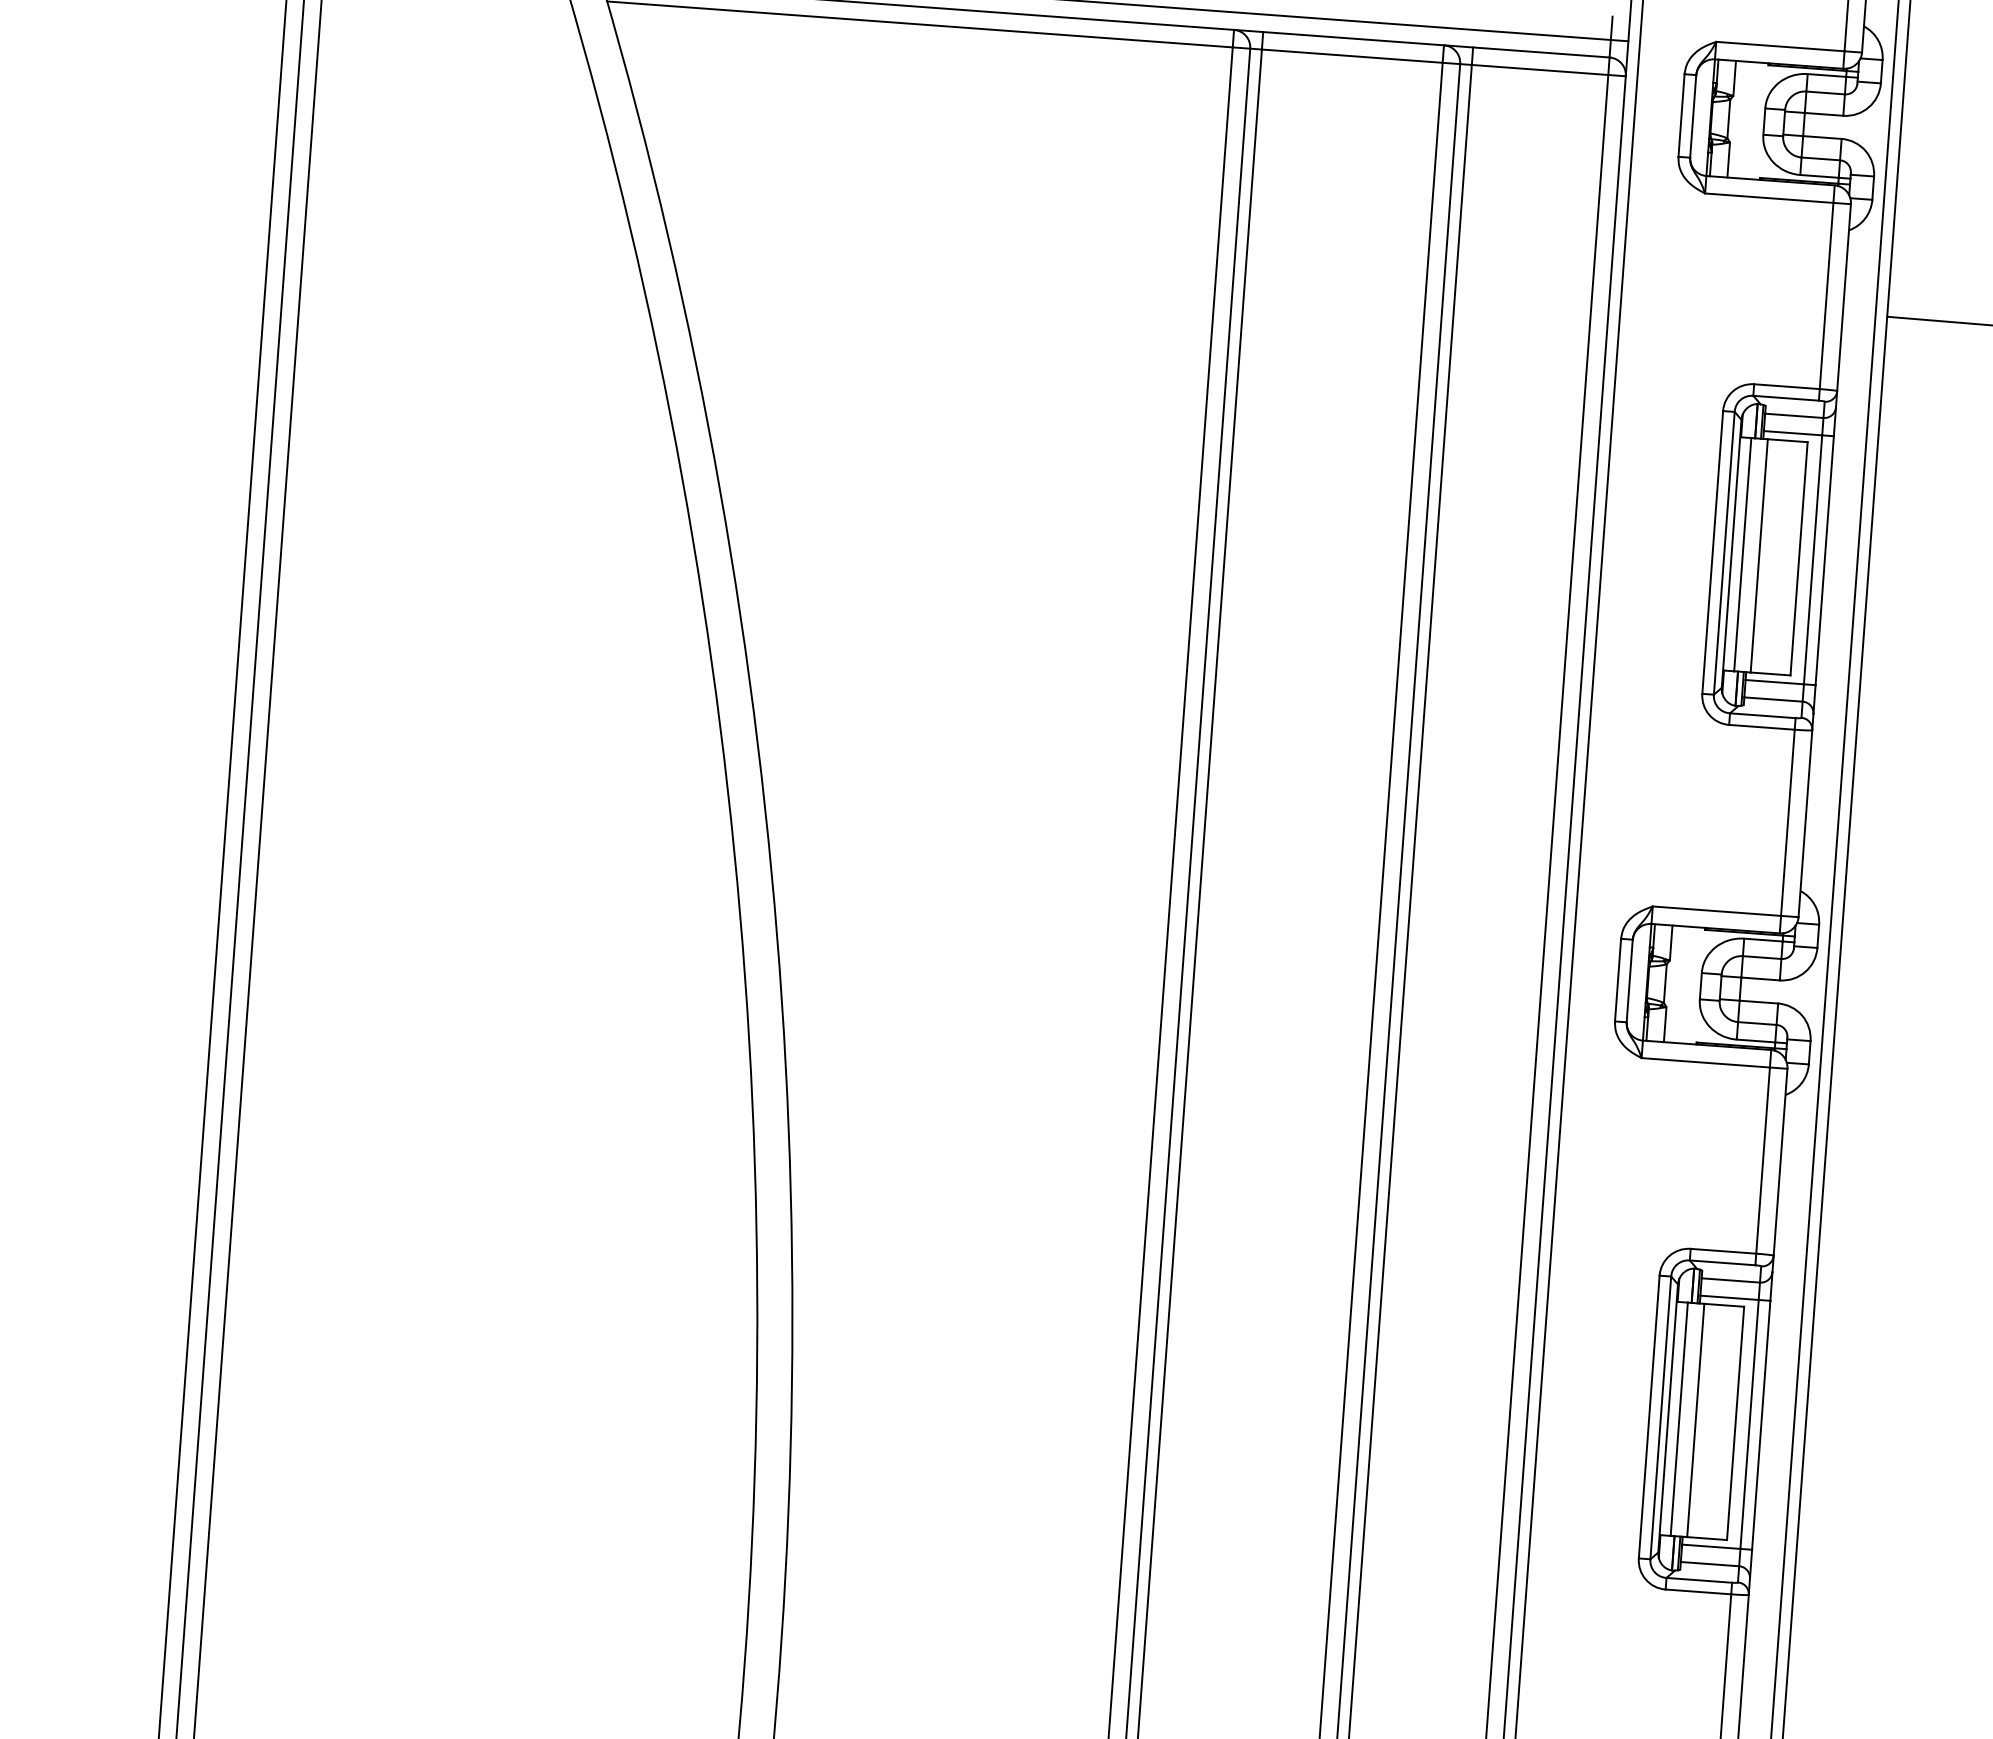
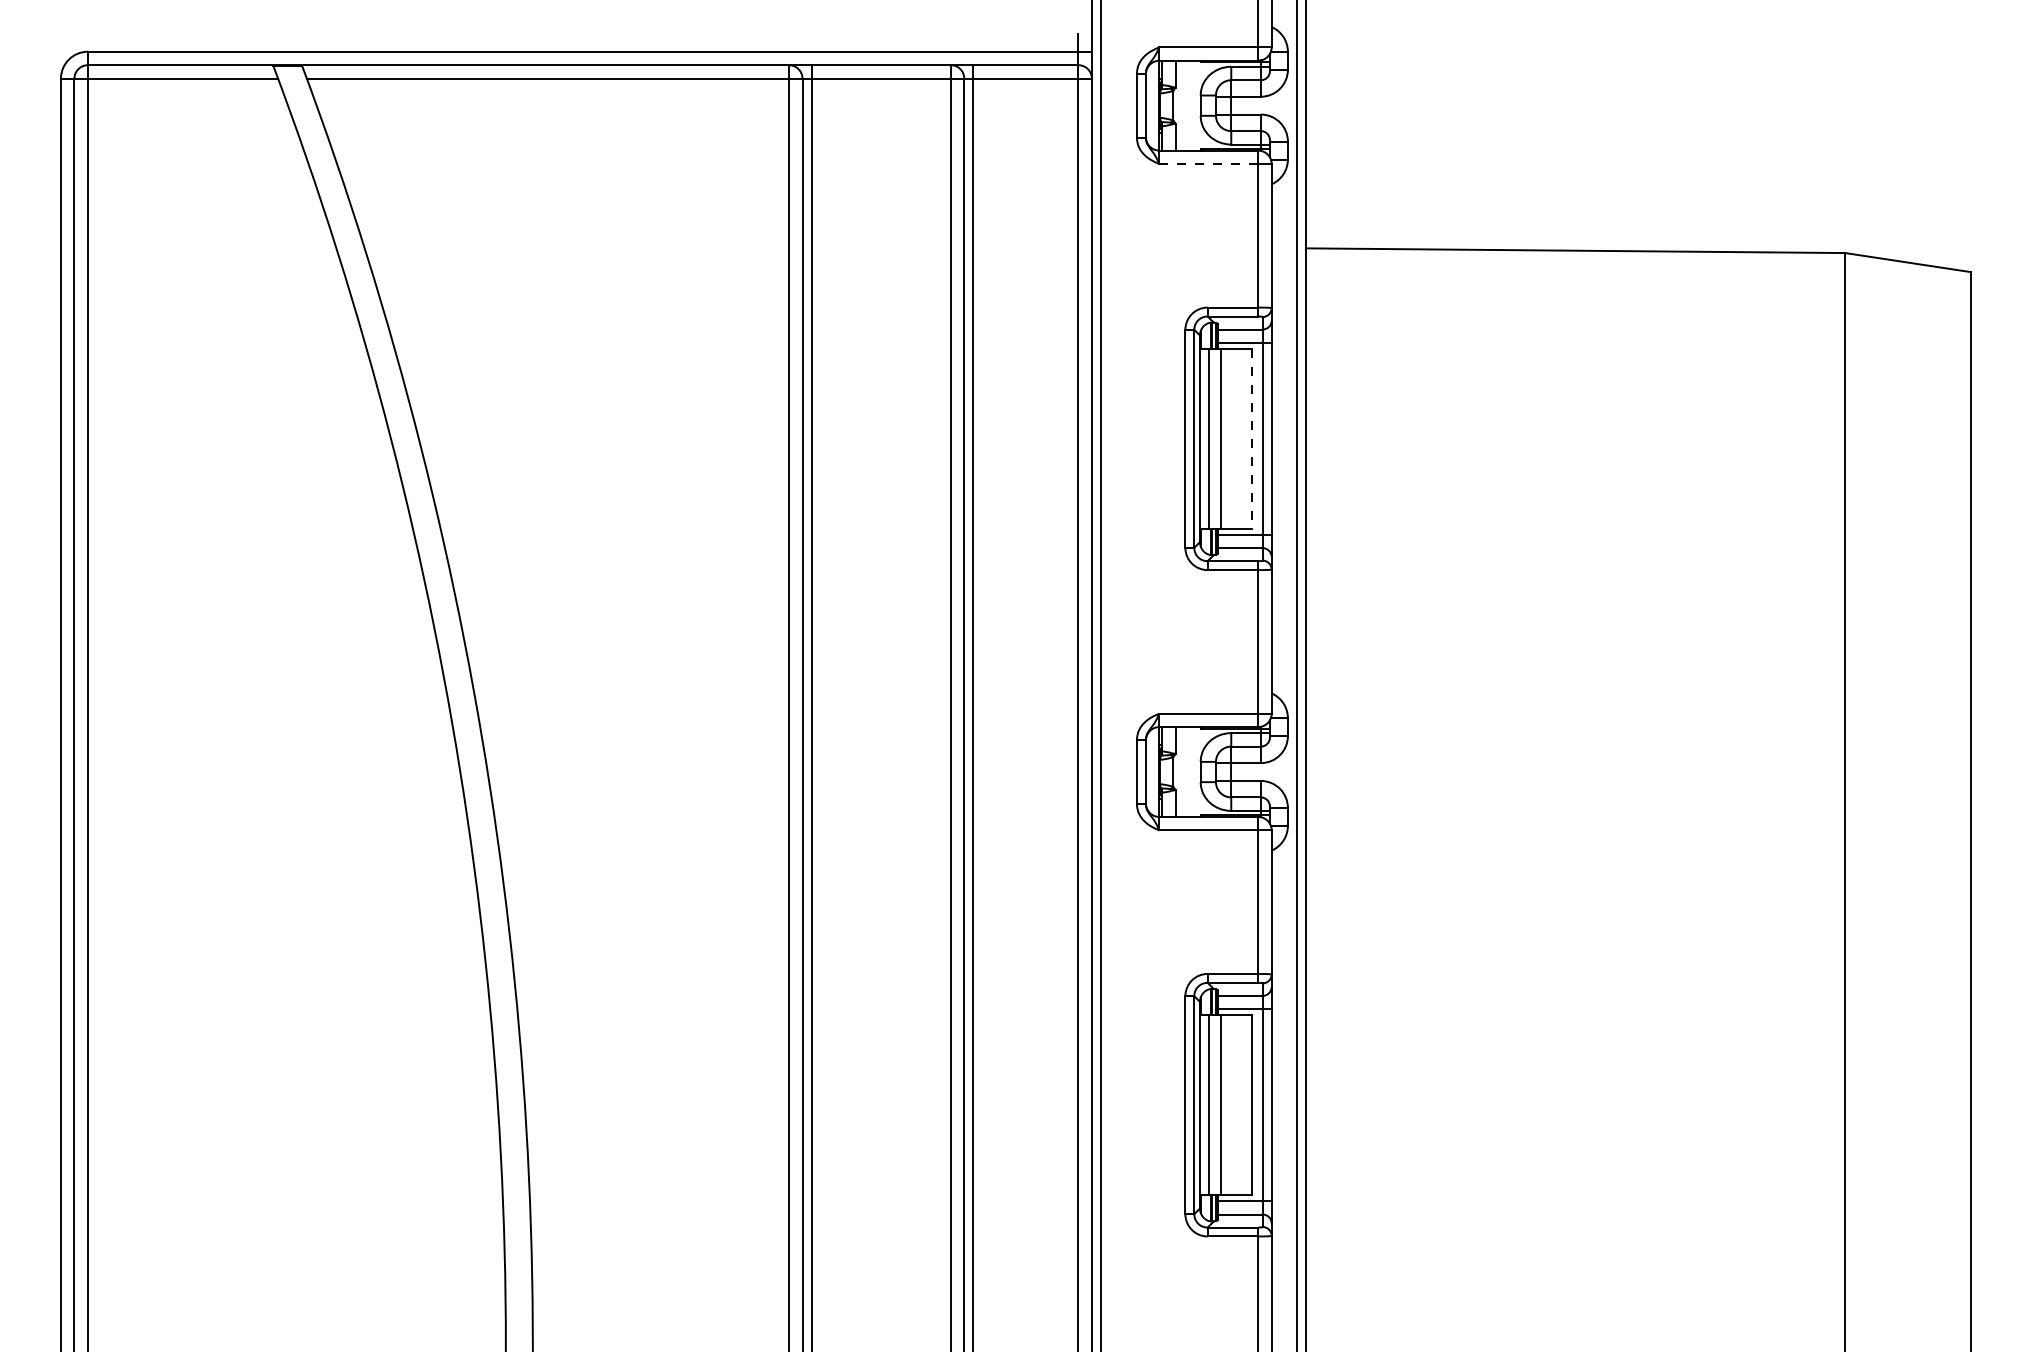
line: (1768, 198) -> (1208, 164), solid -> dashed
line: (1798, 558) -> (1251, 438), solid -> dashed

